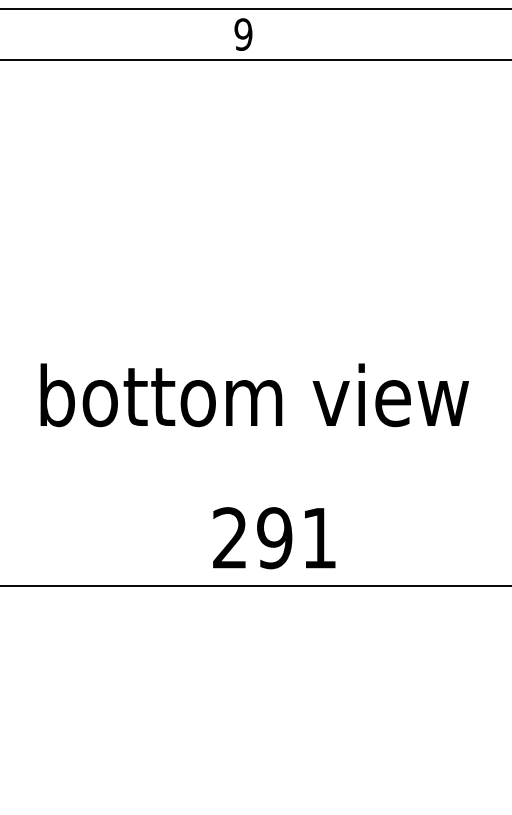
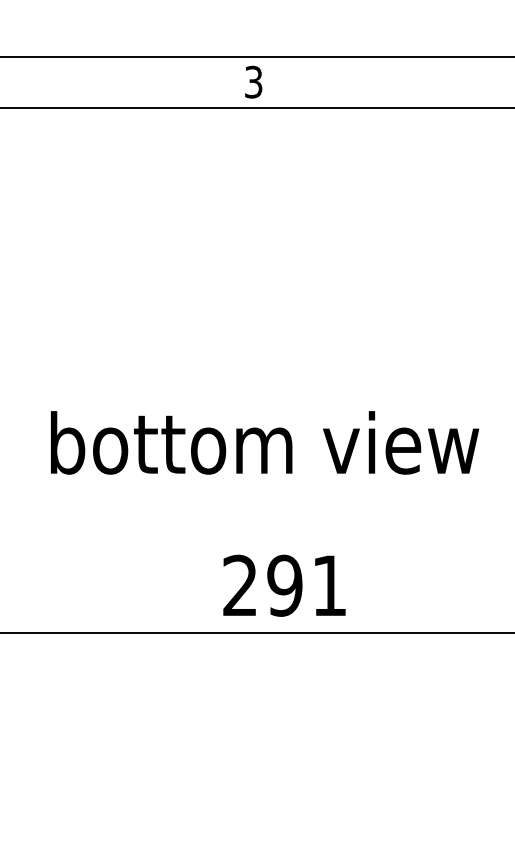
text: (243, 33) -> (253, 81), 9 -> 3

